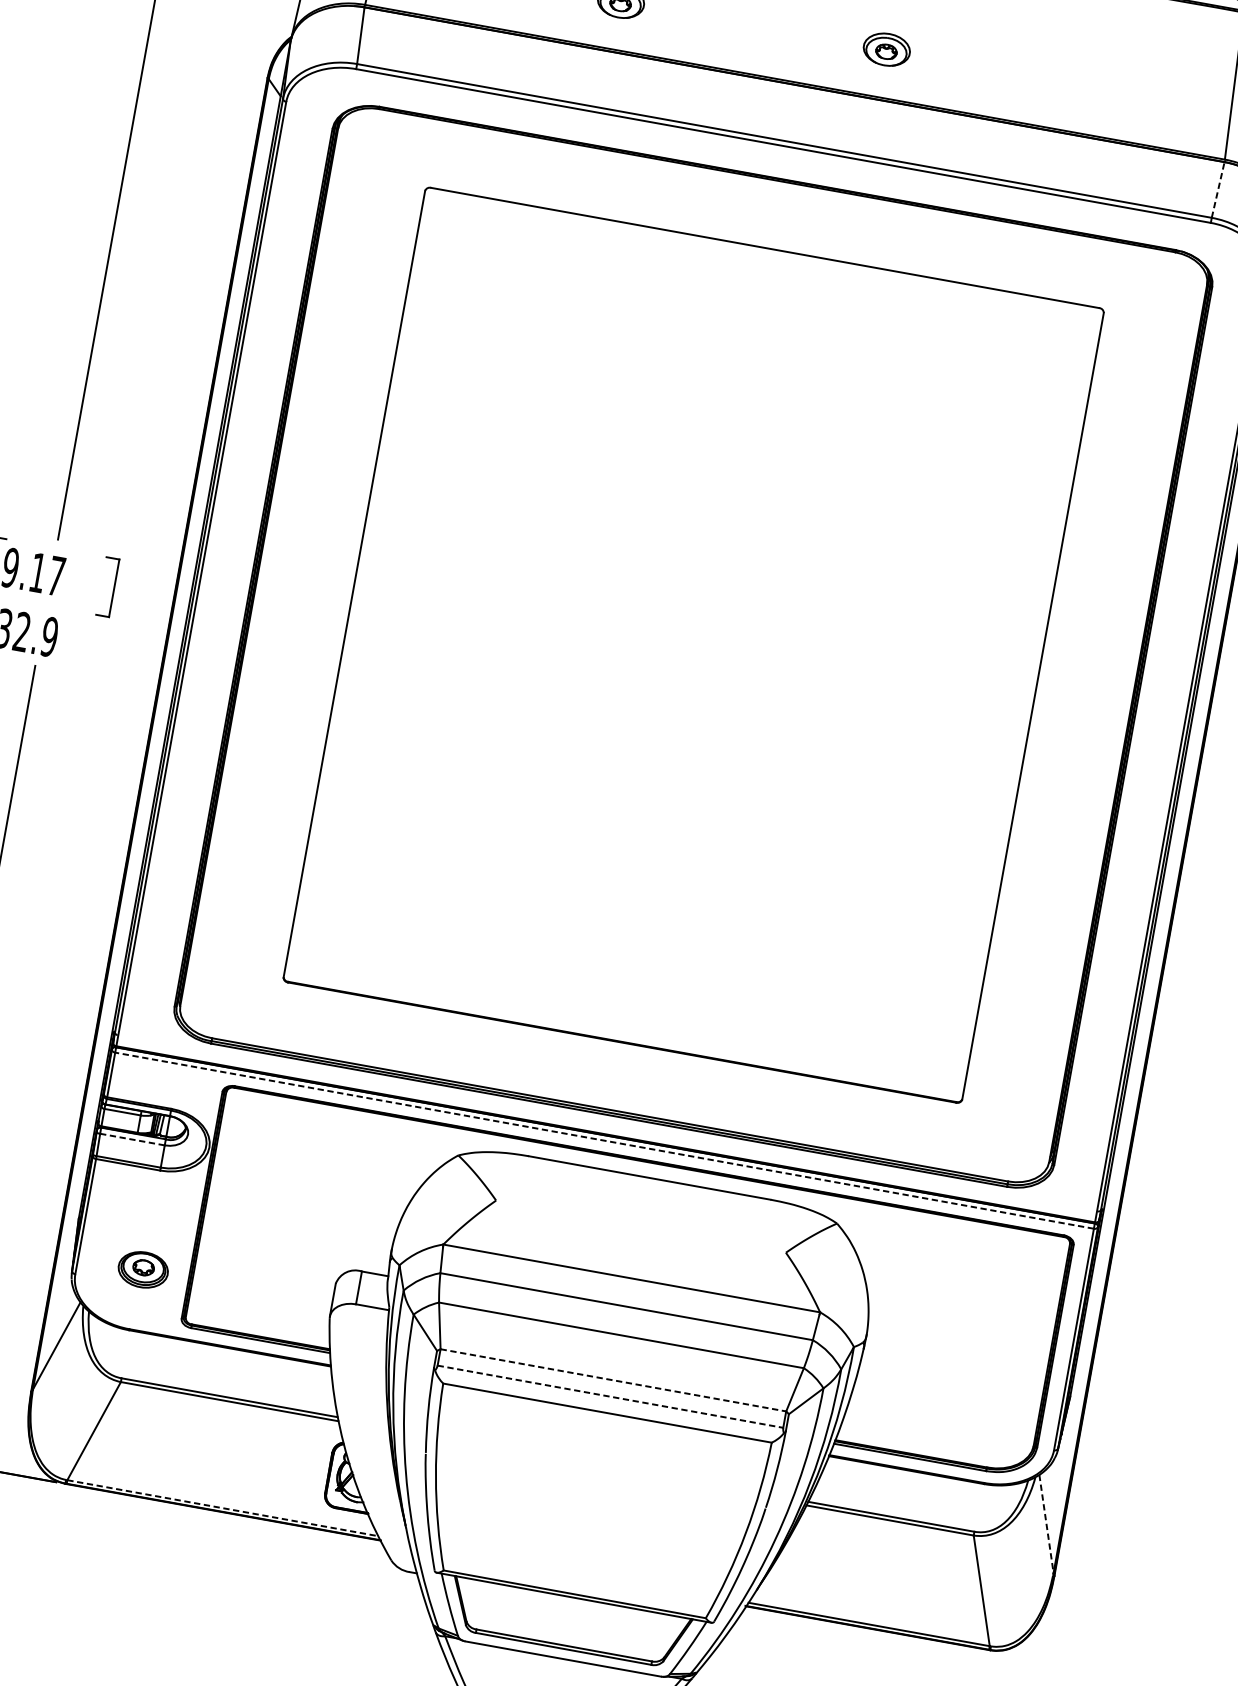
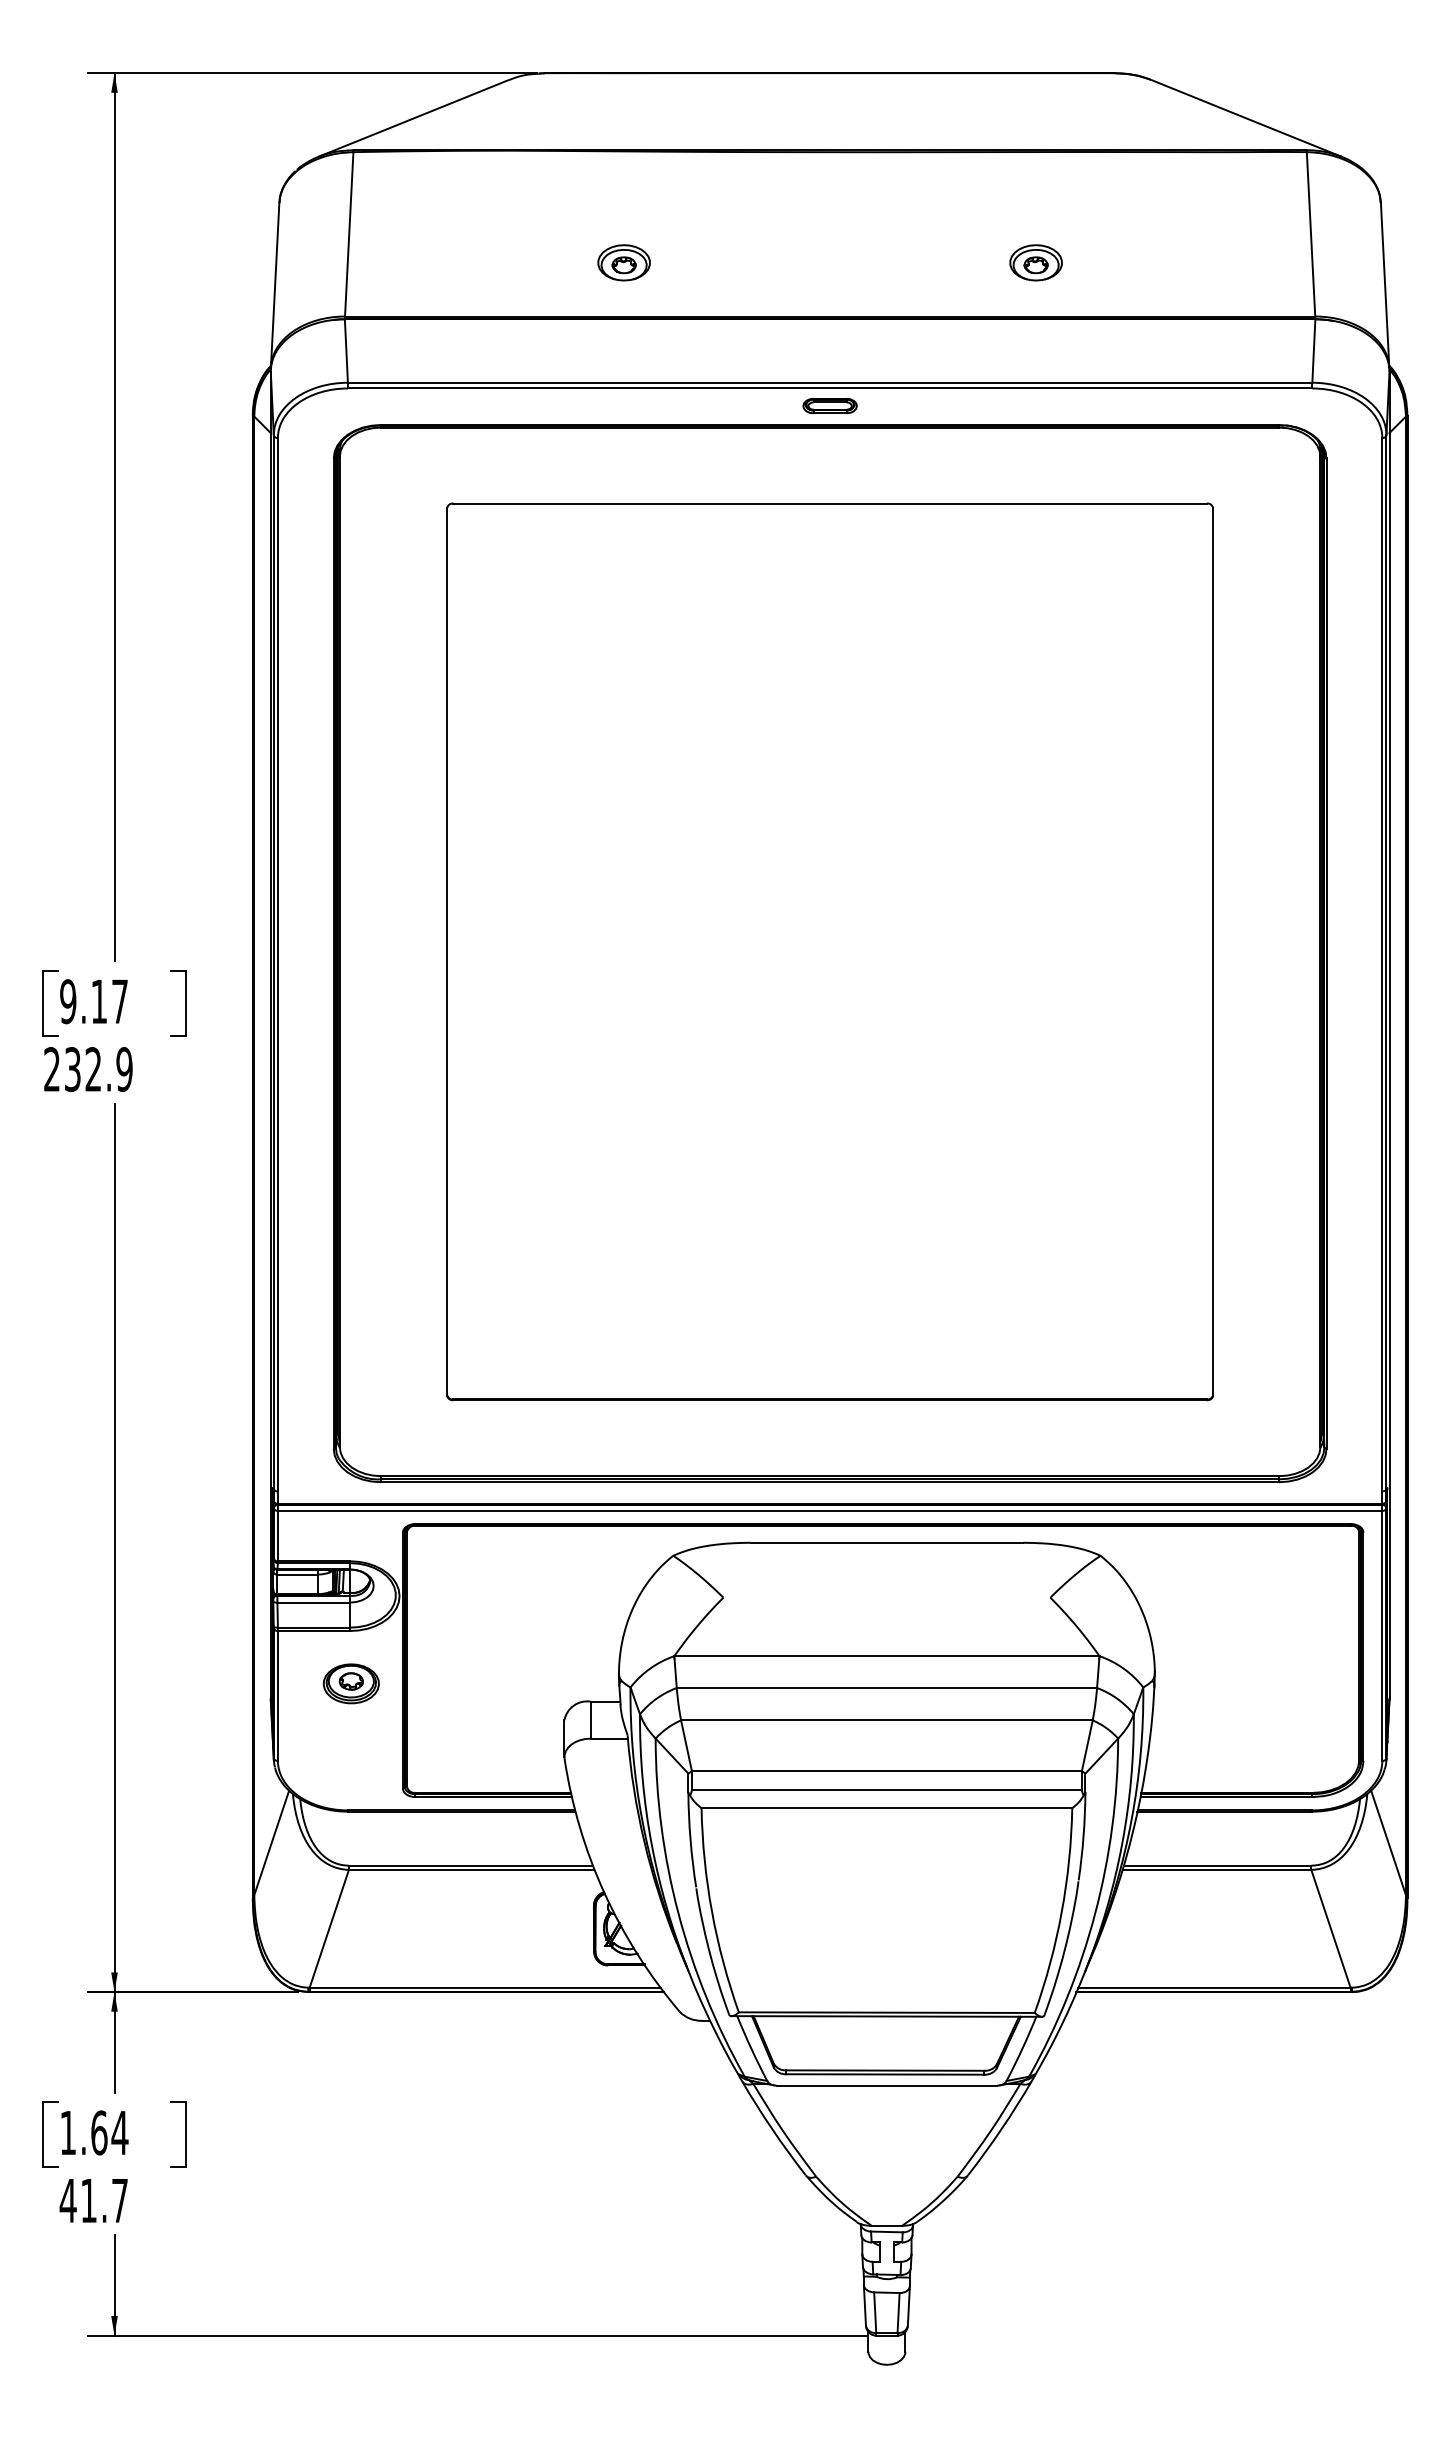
part: (886, 49) -> (1035, 262), moved
part: (780, 161) -> (829, 406), added
line: (1217, 190) -> (1313, 351), dashed -> solid
line: (132, 1139) -> (313, 1602), dashed -> solid
line: (604, 1140) -> (829, 1510), dashed -> solid
part: (142, 1269) -> (350, 1683), moved
line: (613, 1380) -> (887, 1771), dashed -> solid
line: (610, 1396) -> (887, 1789), dashed -> solid
line: (223, 1508) -> (485, 1987), dashed -> solid
line: (1046, 1524) -> (1388, 1843), dashed -> solid

